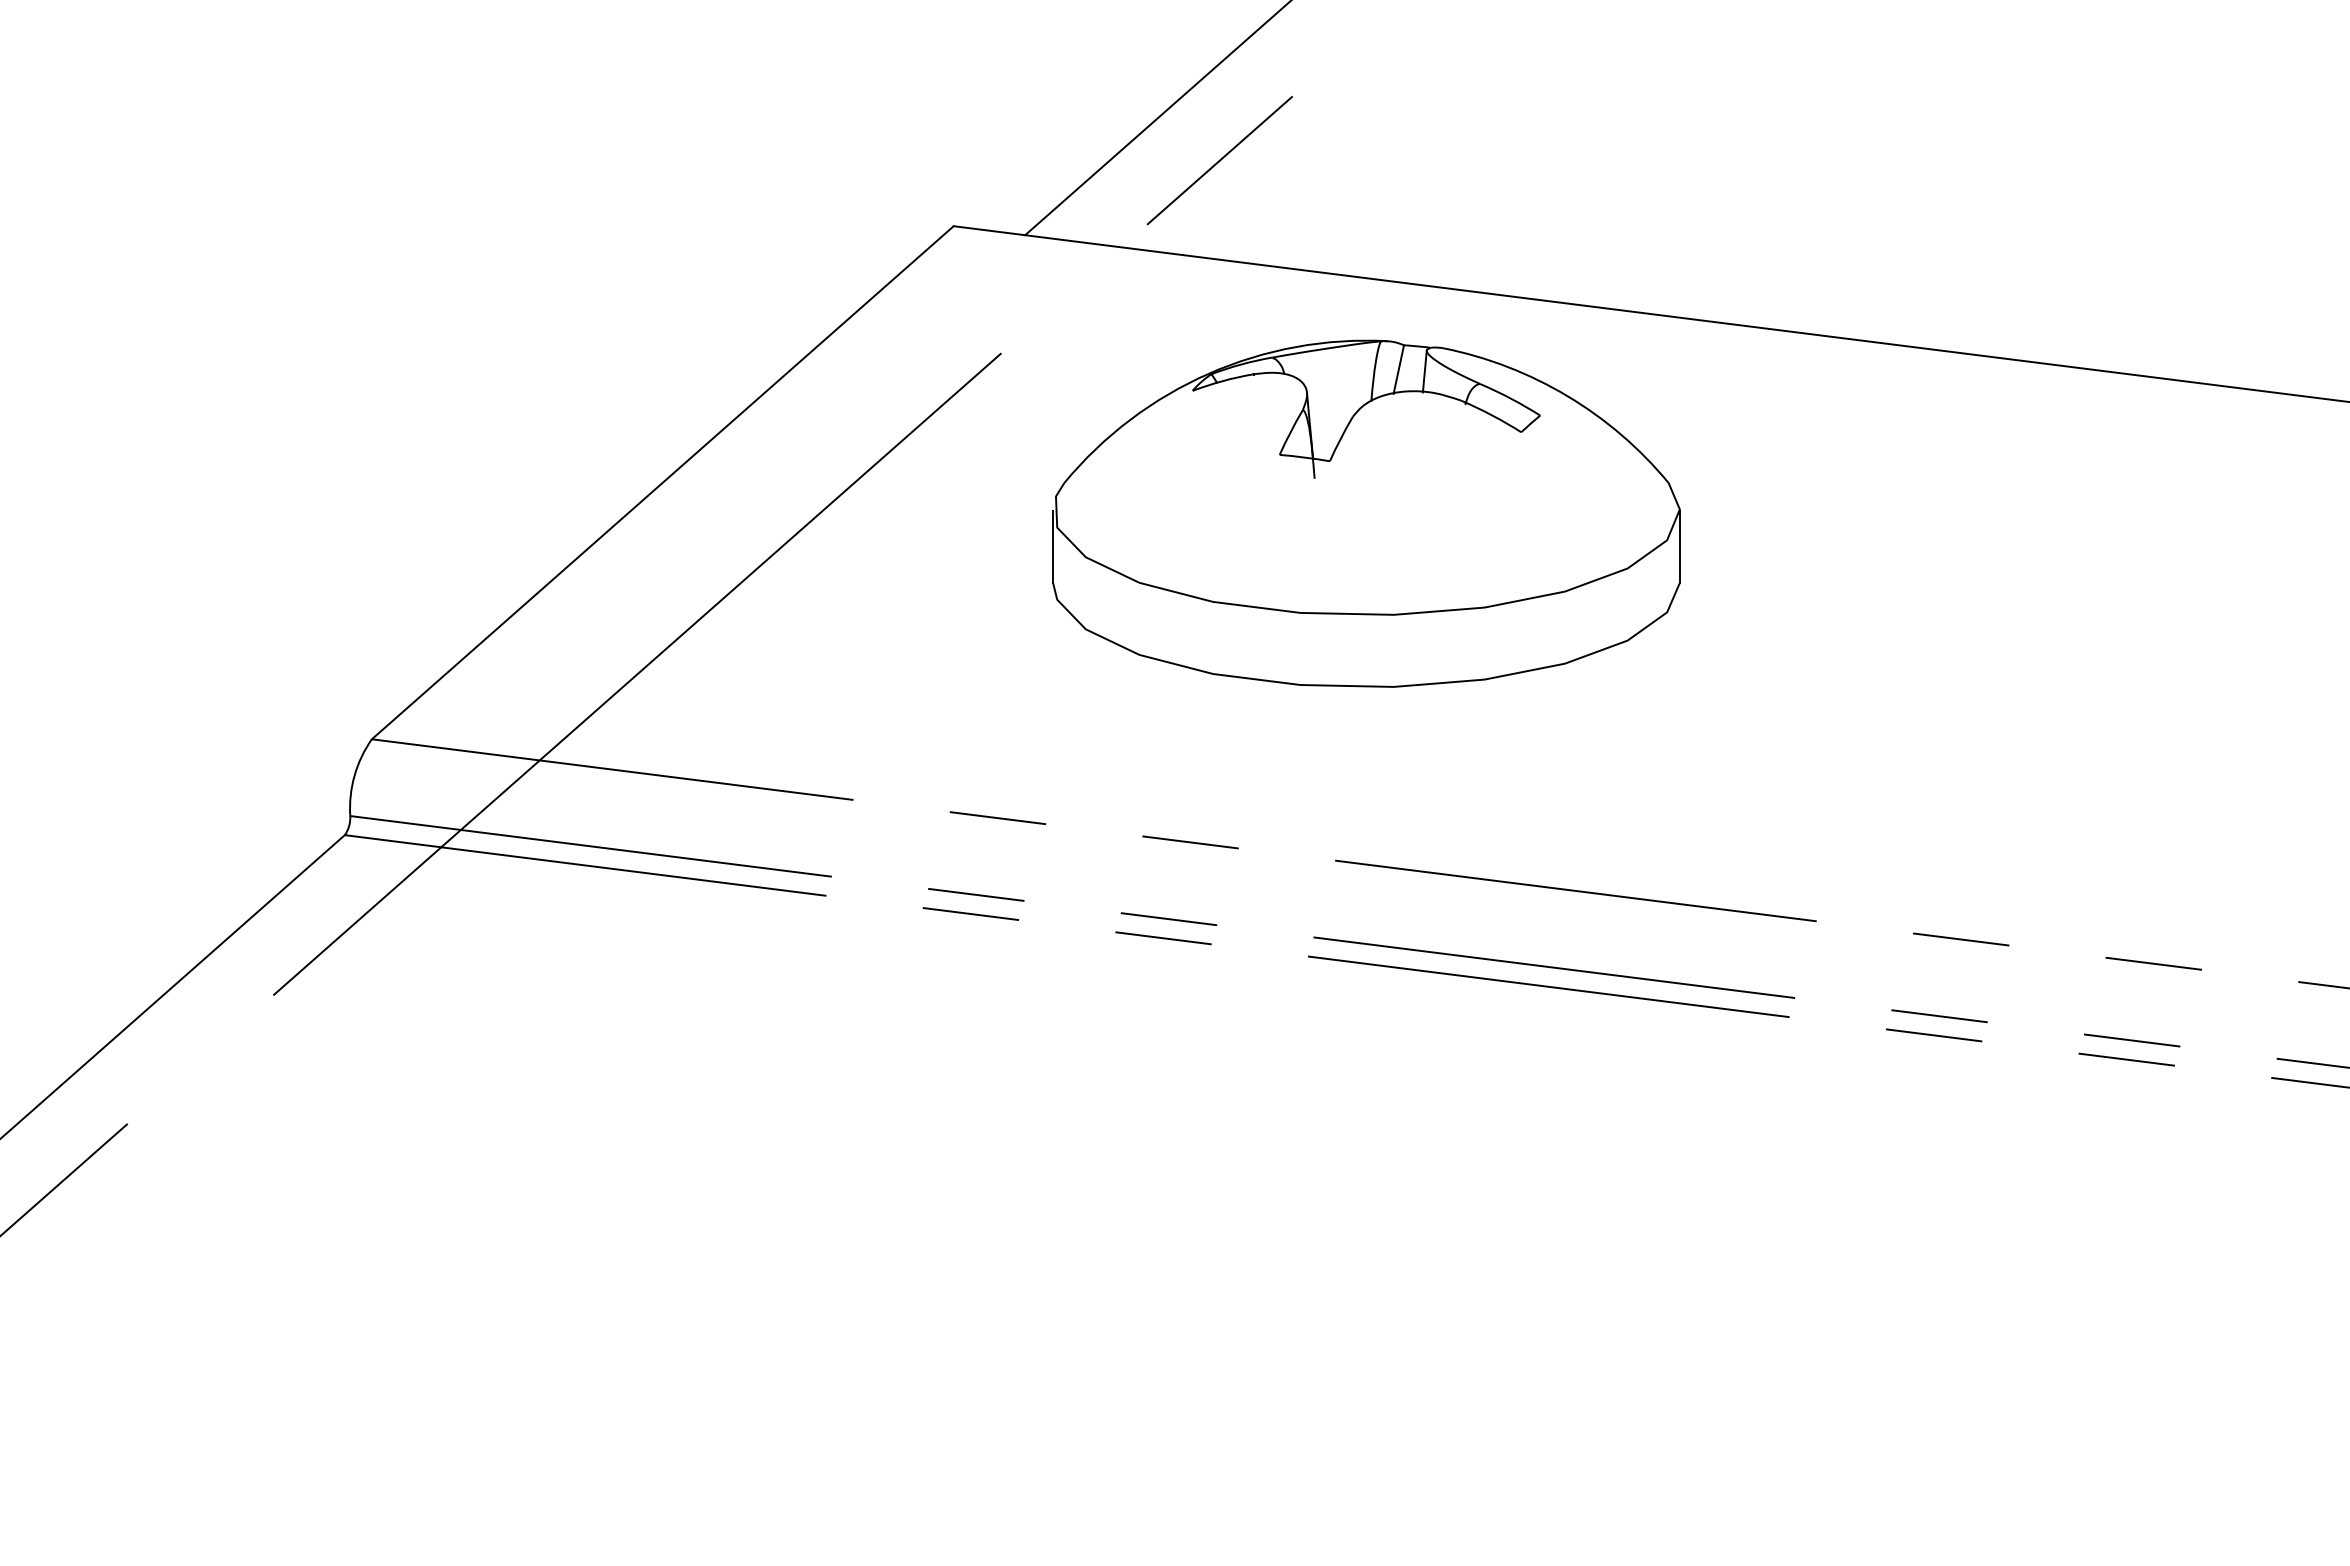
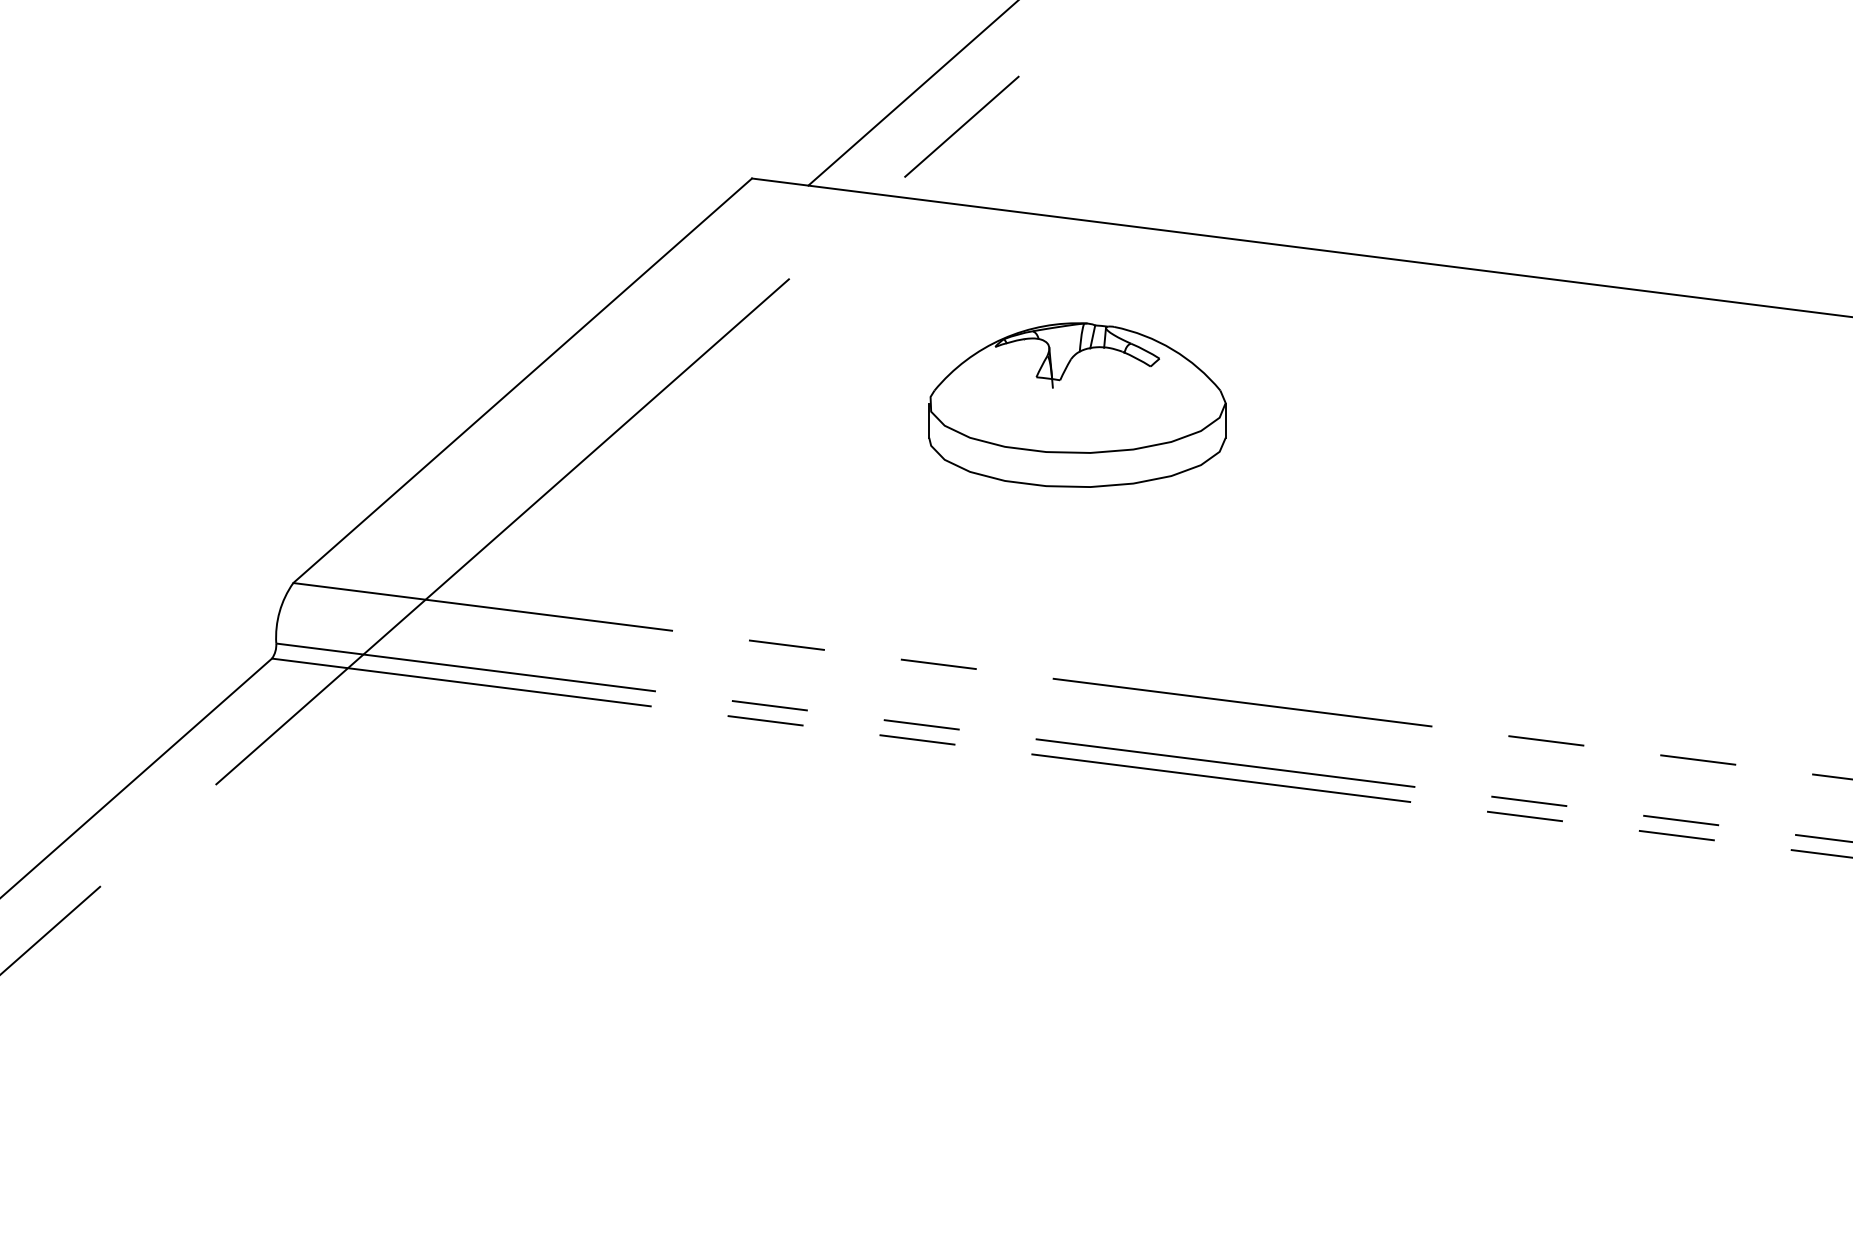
part: (1366, 513) -> (1077, 405), size x0.6

